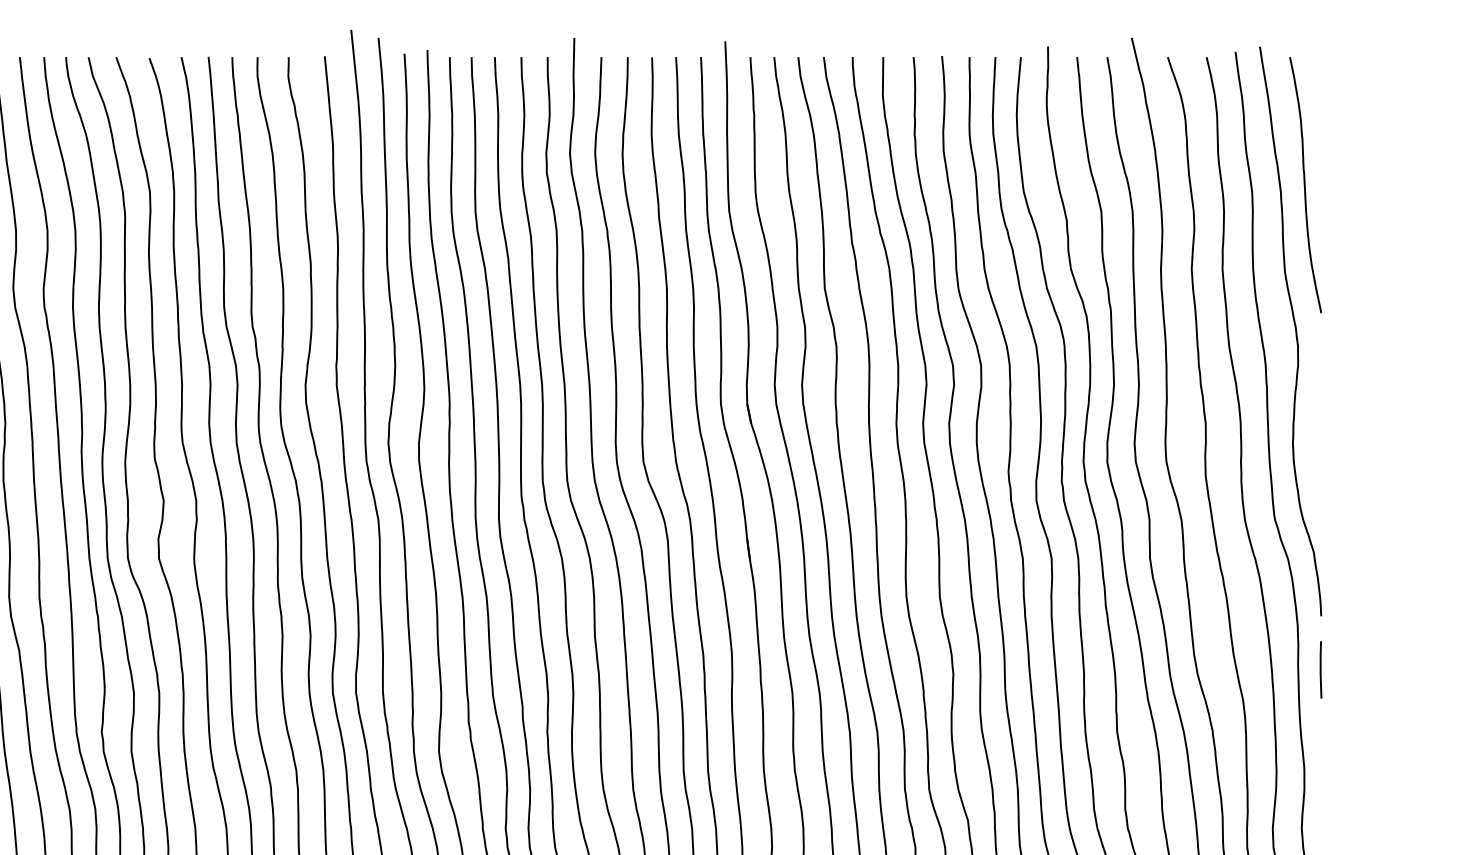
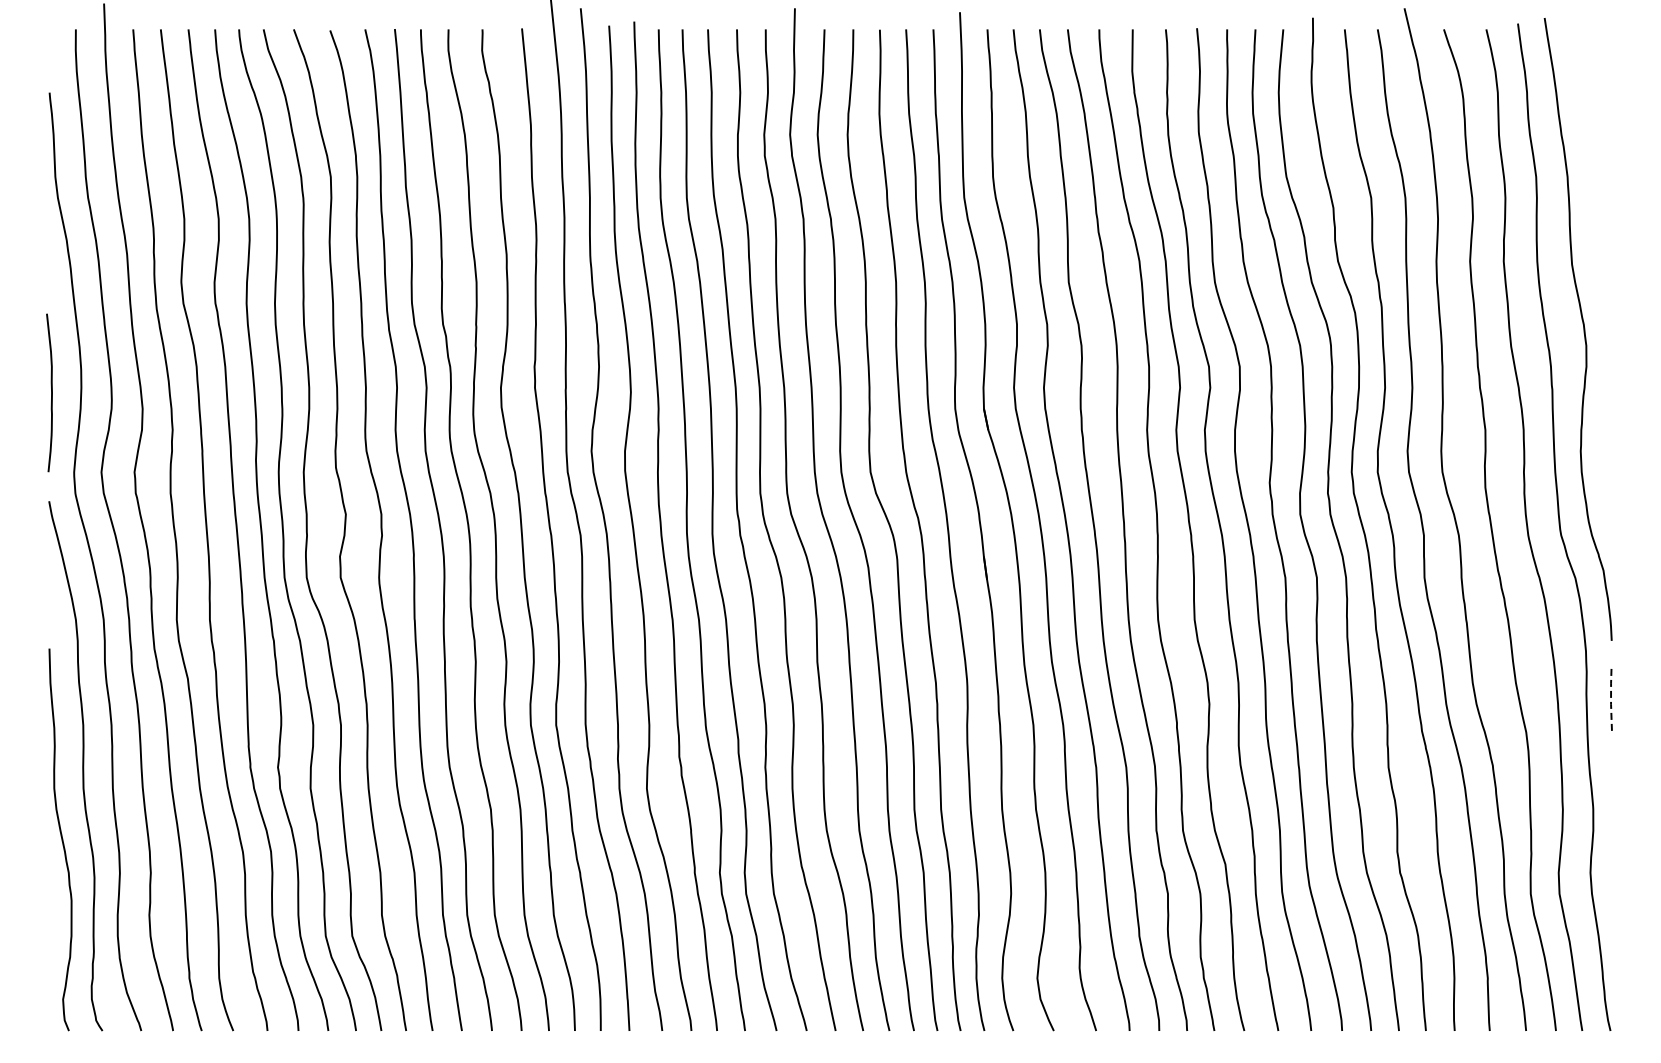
curve: (1305, 185) -> (1594, 169), removed
line: (1321, 669) -> (1611, 699), solid -> dashed

